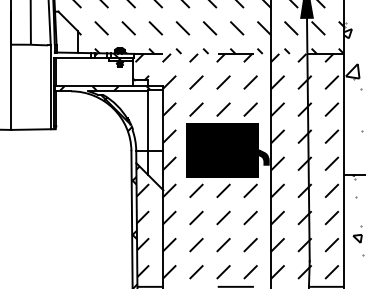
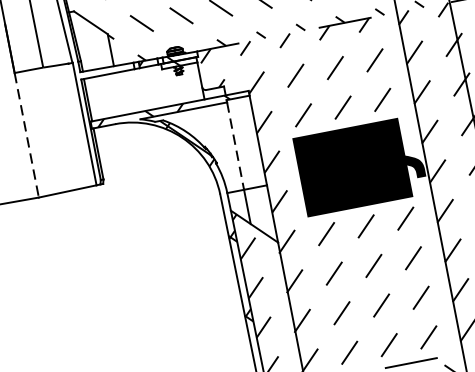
line: (11, 87) -> (26, 135), solid -> dashed
line: (147, 121) -> (235, 146), solid -> dashed

